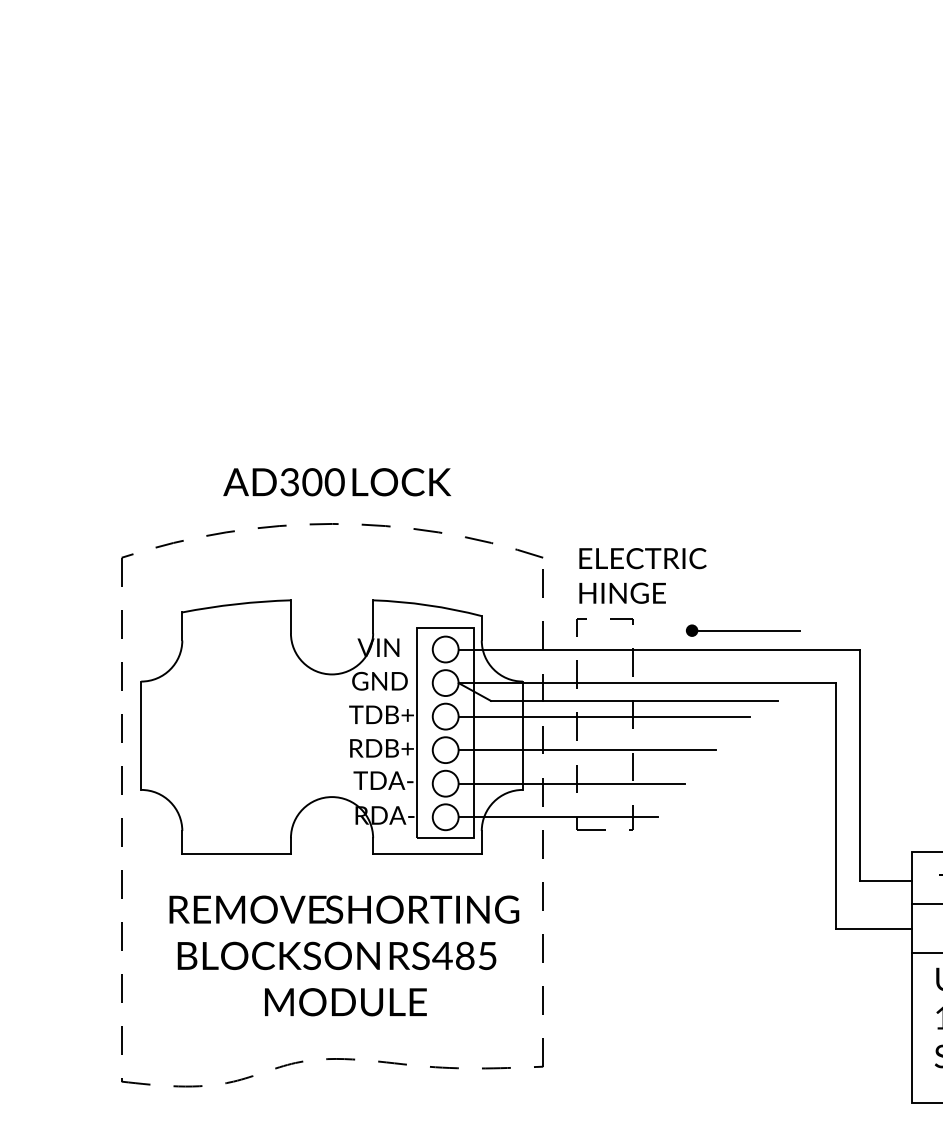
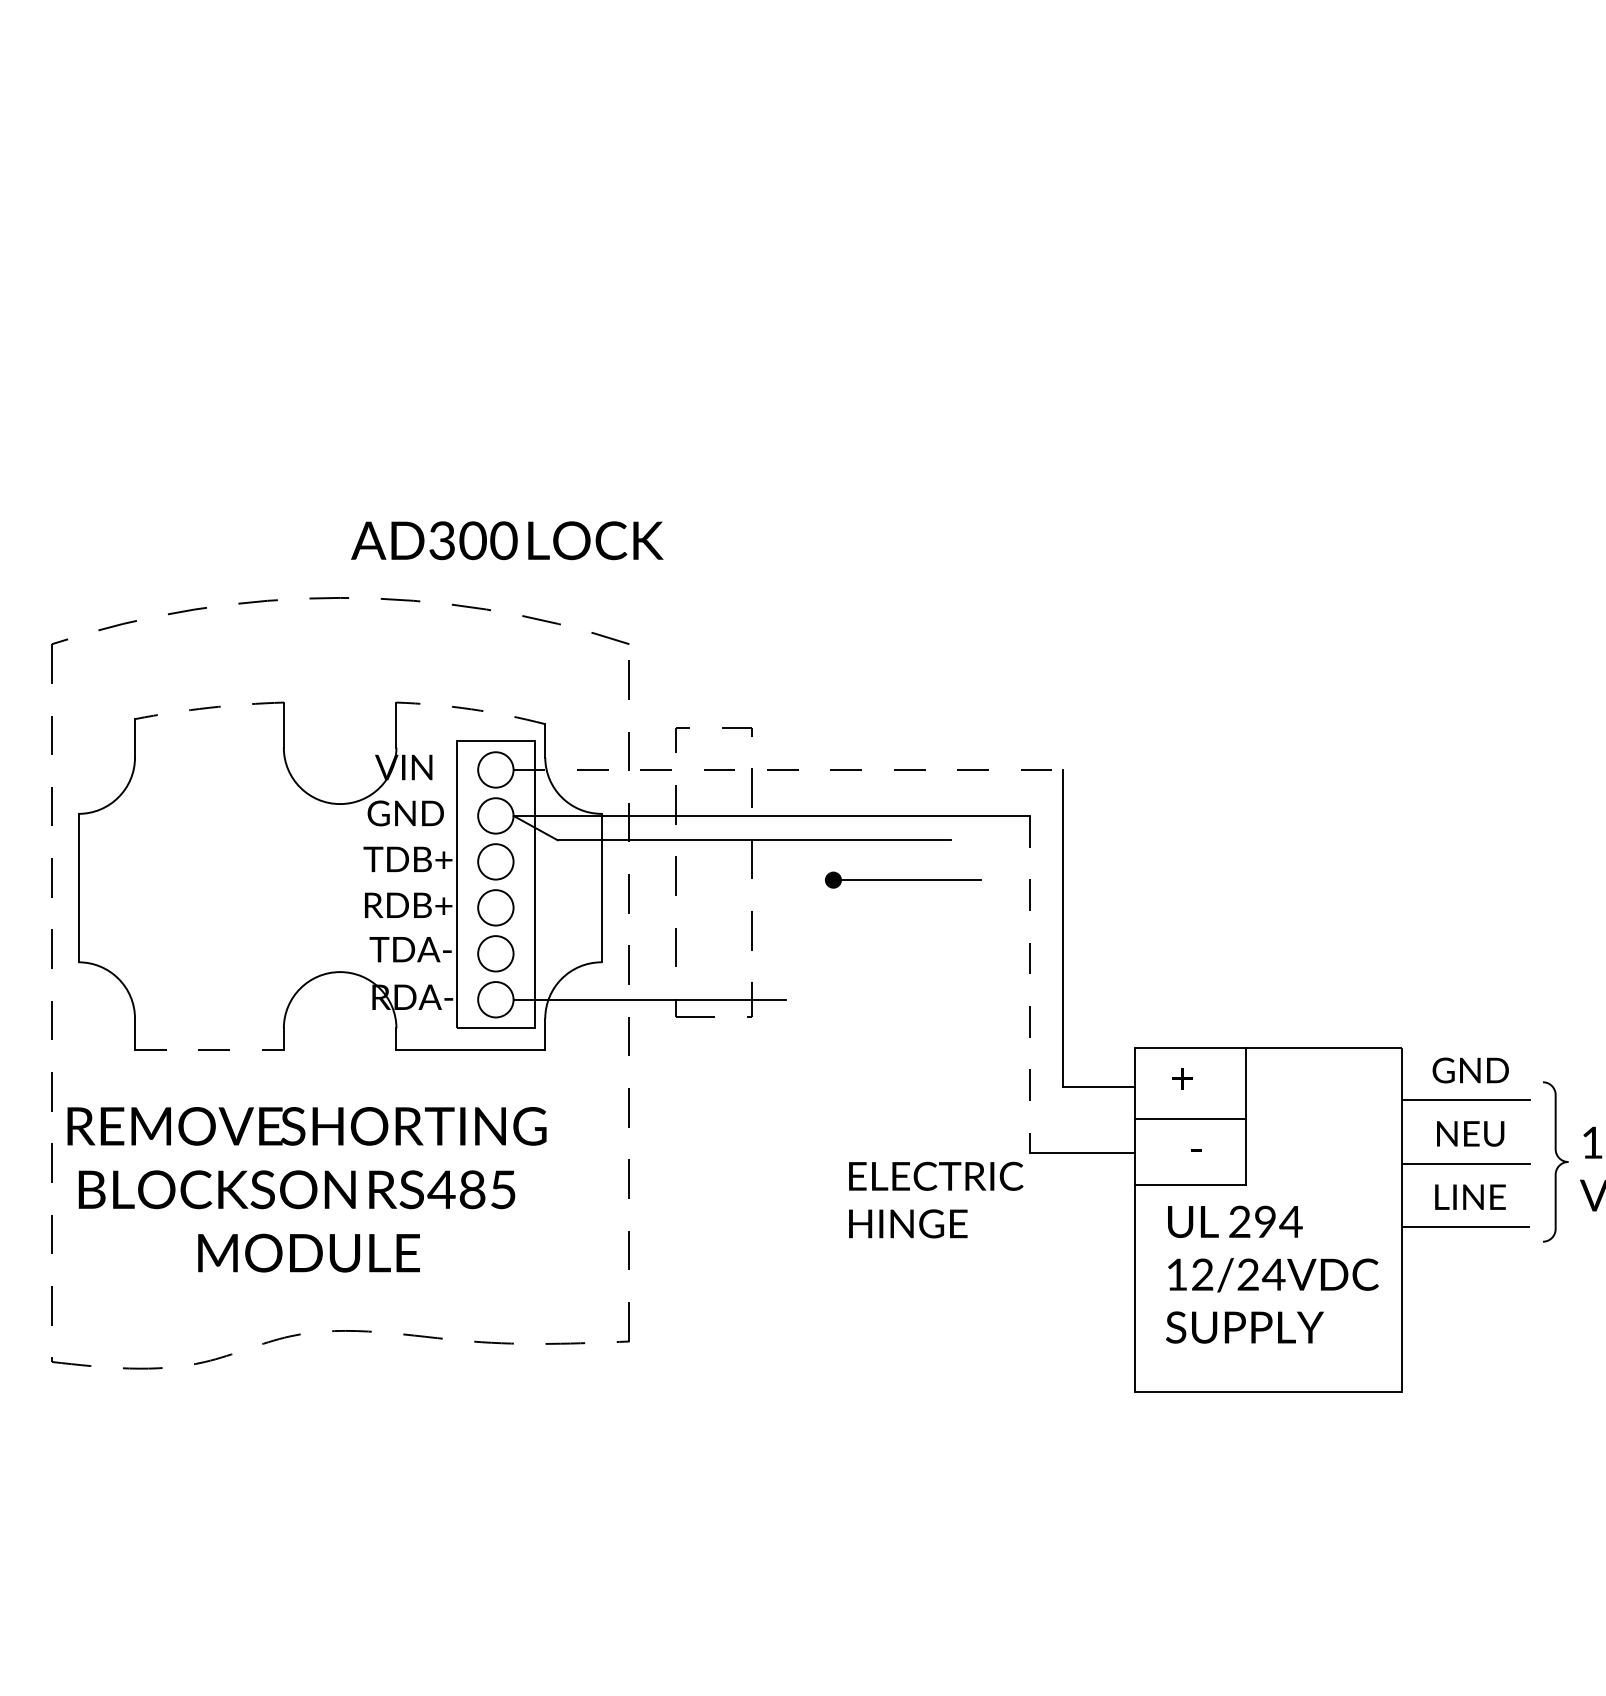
text: (337, 482) -> (507, 540), moved
text: (643, 575) -> (936, 1199), moved
arc: (236, 603) -> (209, 707), solid -> dashed
arc: (427, 605) -> (471, 709), solid -> dashed
part: (743, 630) -> (903, 879), moved
line: (659, 649) -> (788, 769), solid -> dashed
line: (603, 716) -> (712, 861), removed
line: (587, 749) -> (689, 907), removed
line: (571, 783) -> (668, 953), removed
line: (835, 806) -> (1030, 984), solid -> dashed
line: (236, 853) -> (209, 1049), solid -> dashed
text: (343, 955) -> (306, 1189), moved

